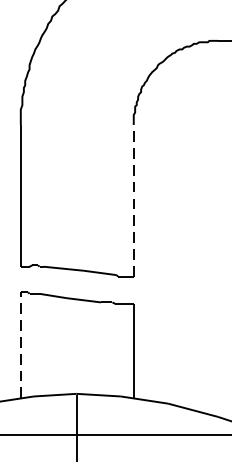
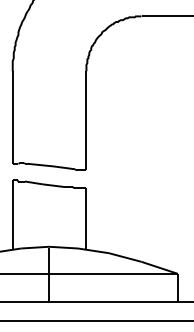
line: (133, 200) -> (86, 120), dashed -> solid
line: (20, 345) -> (12, 215), dashed -> solid

